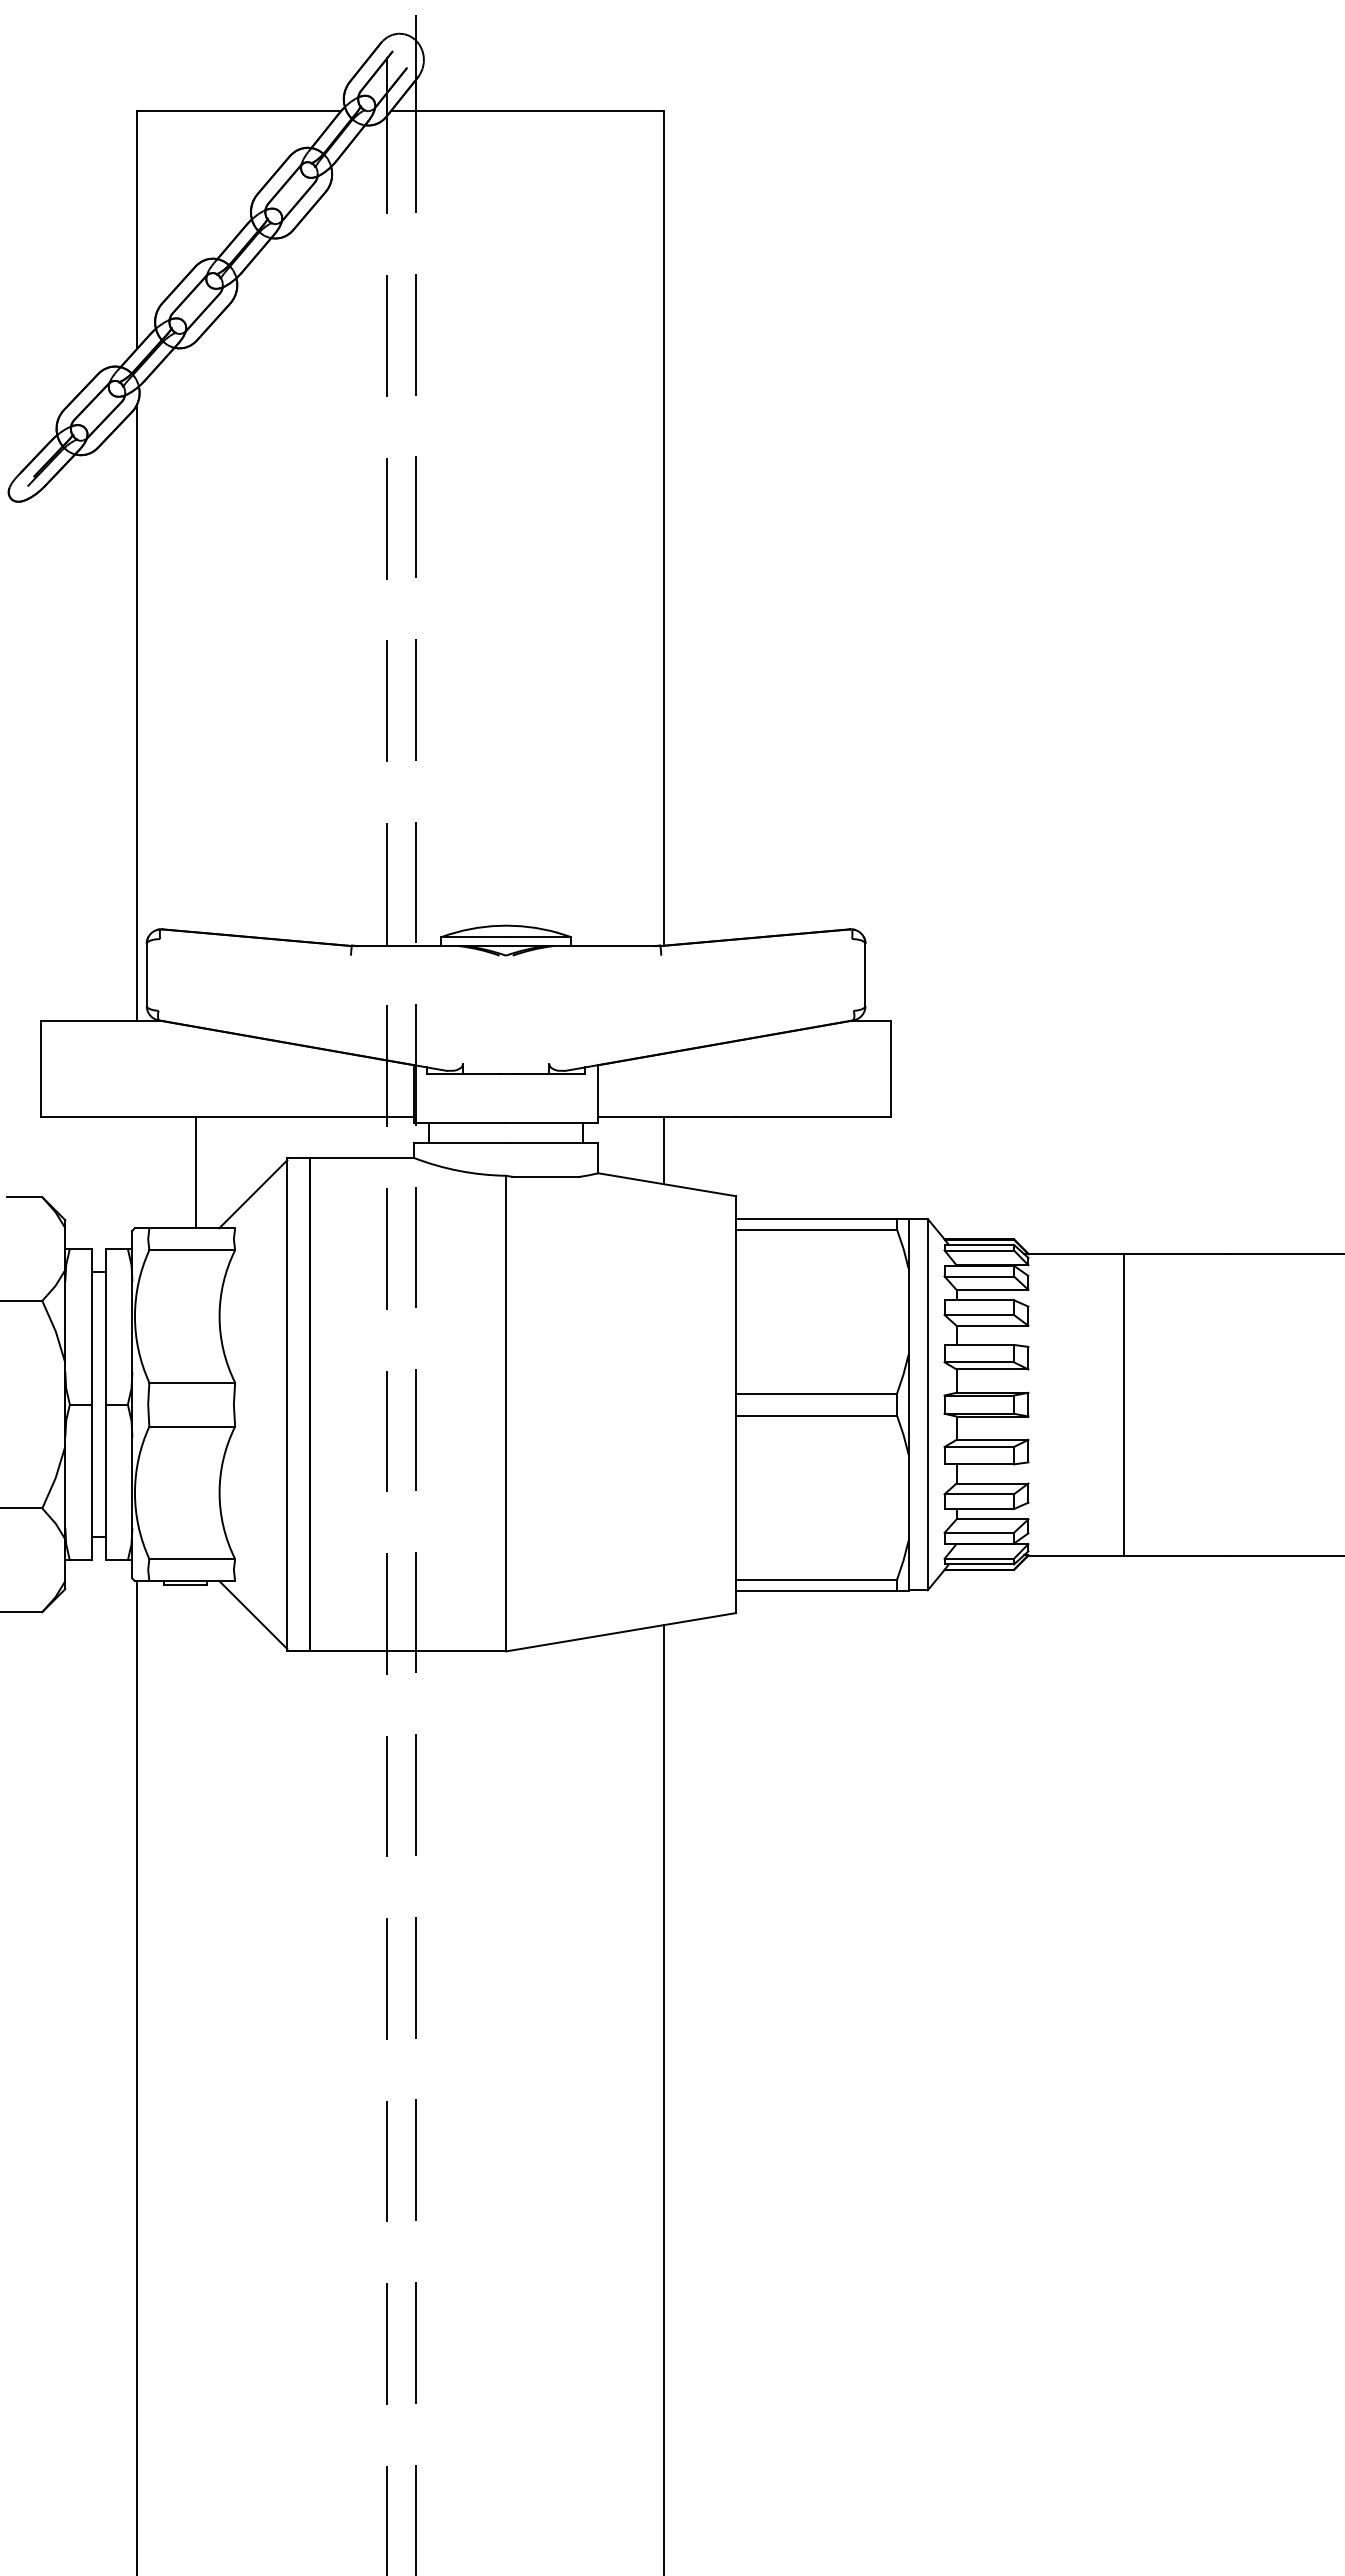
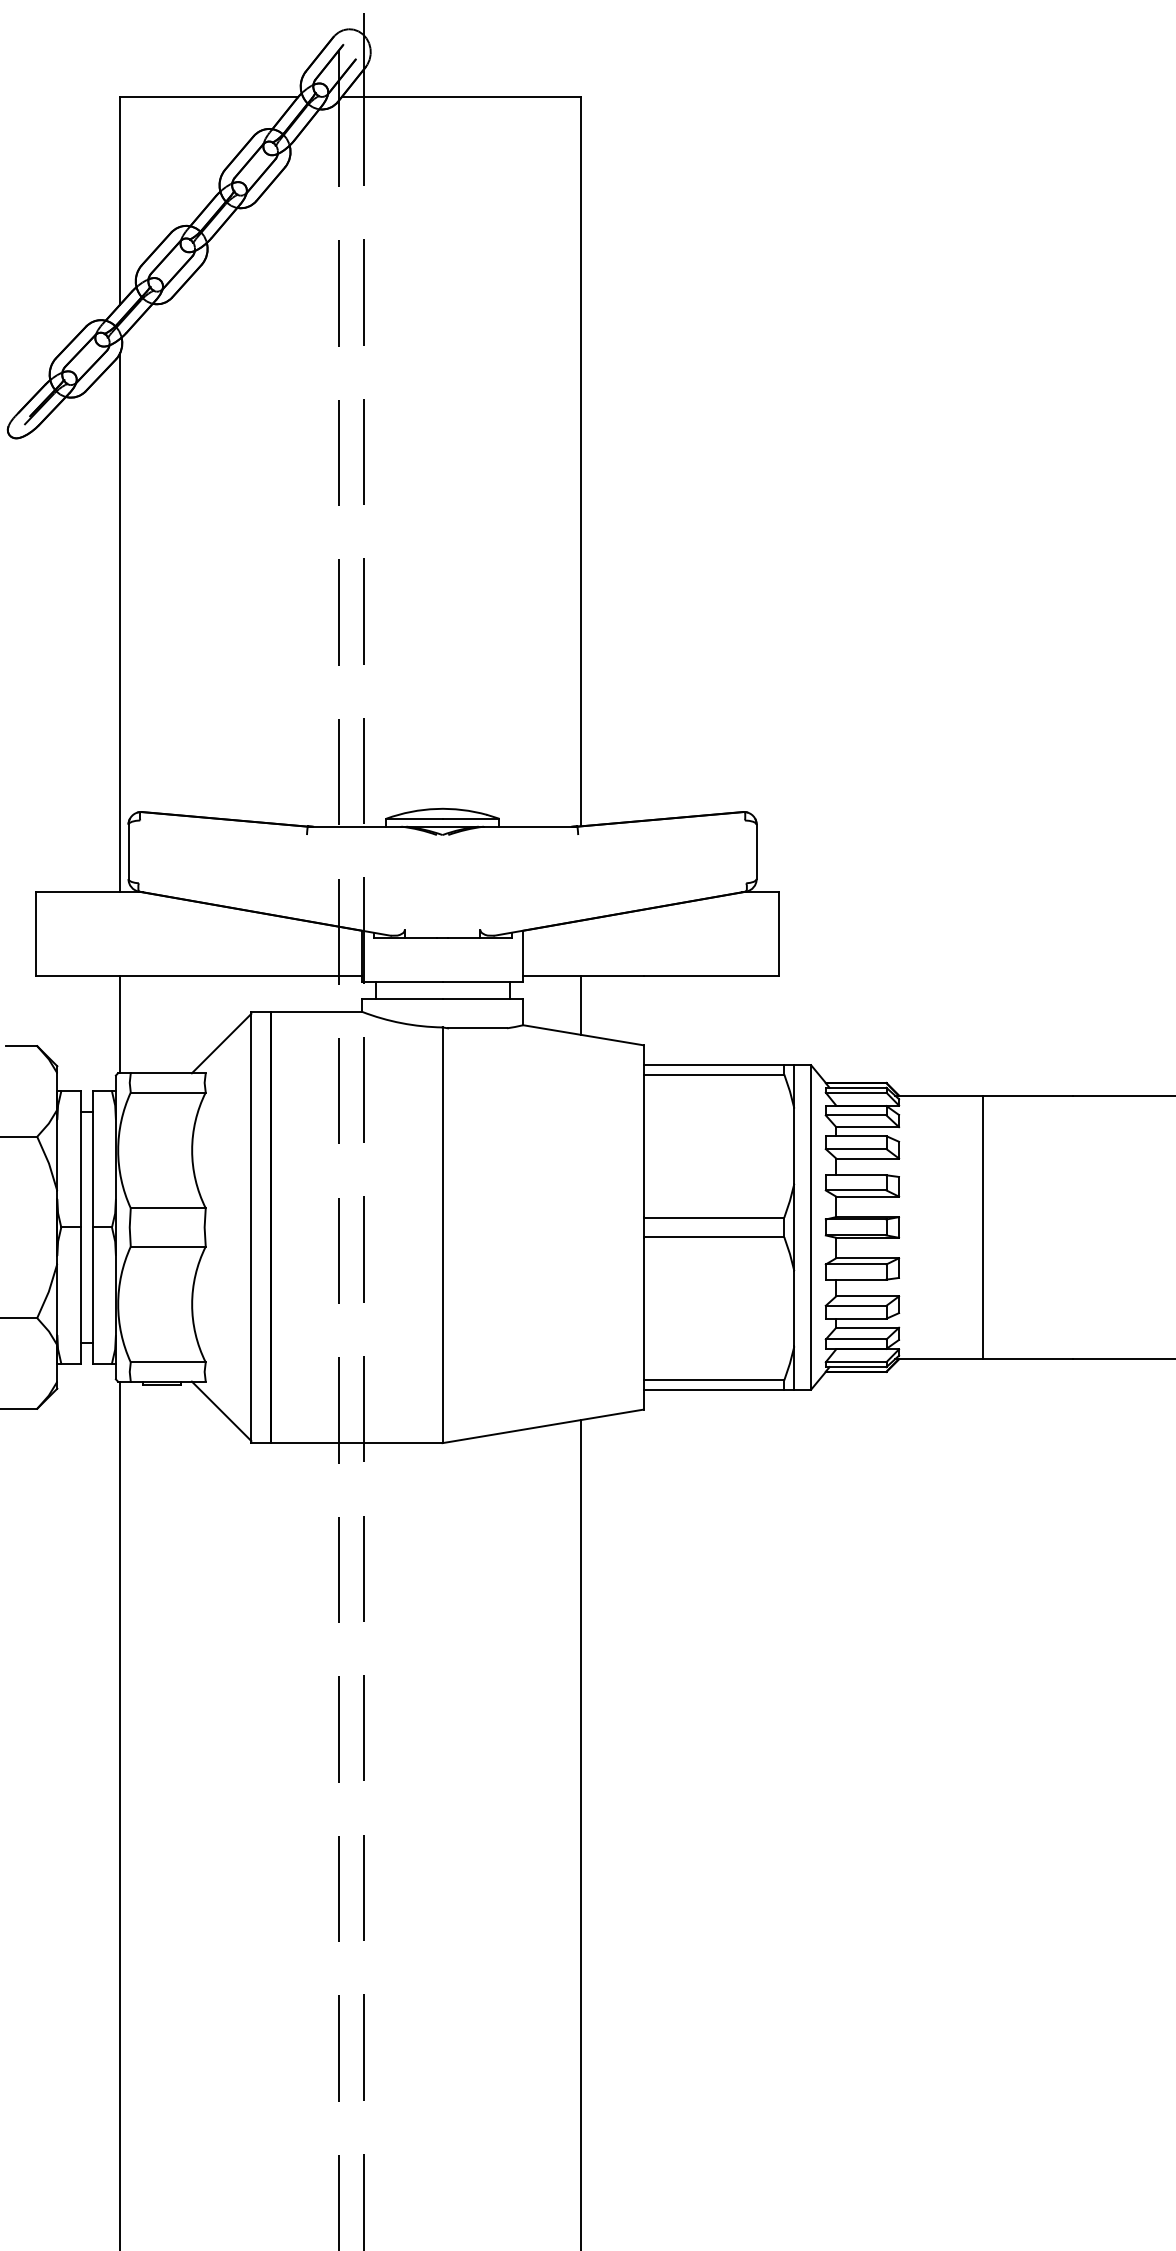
line: (196, 1172) -> (120, 1024), moved

